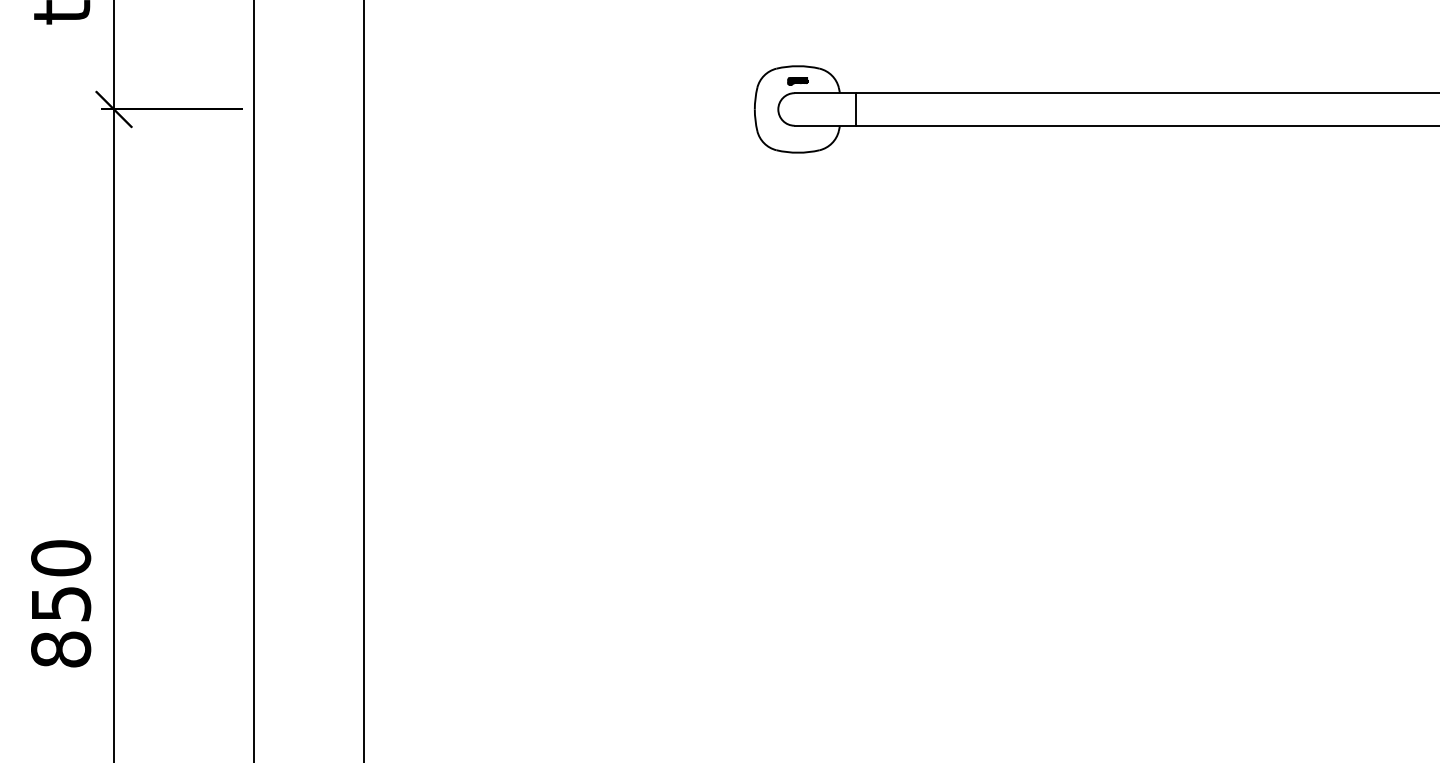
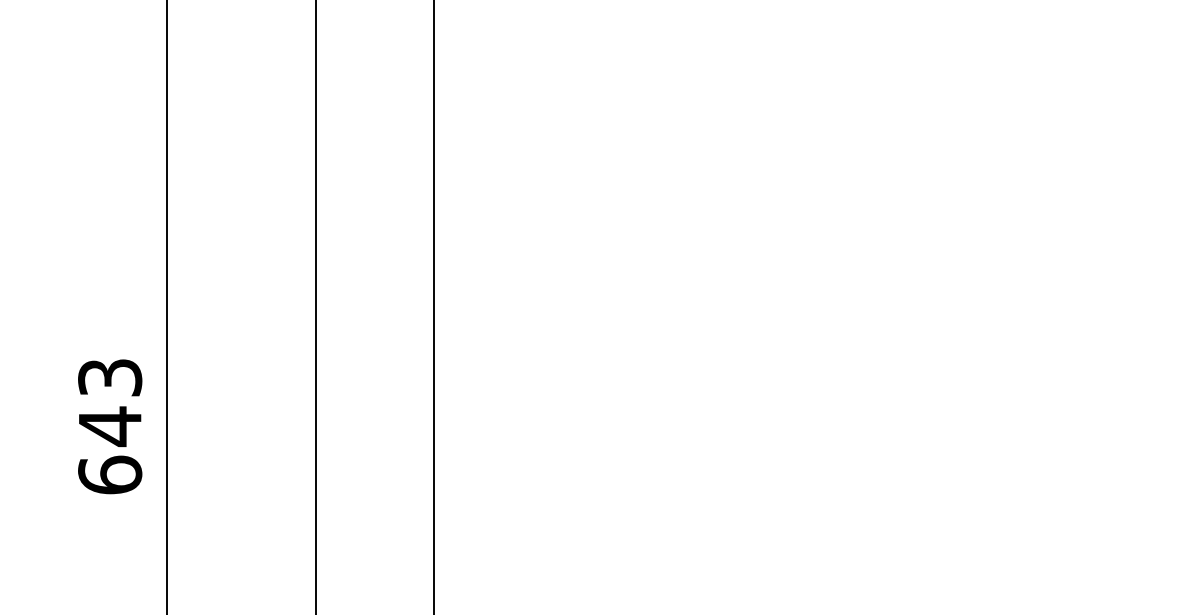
text: (61, 603) -> (110, 426), 850 -> 643

